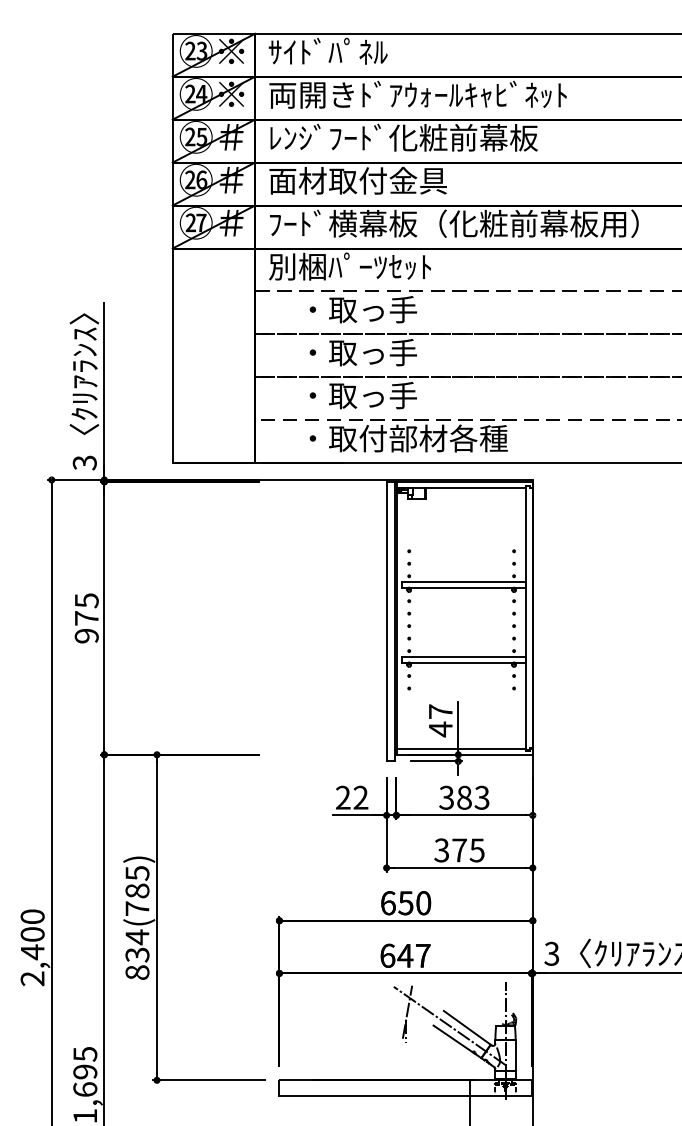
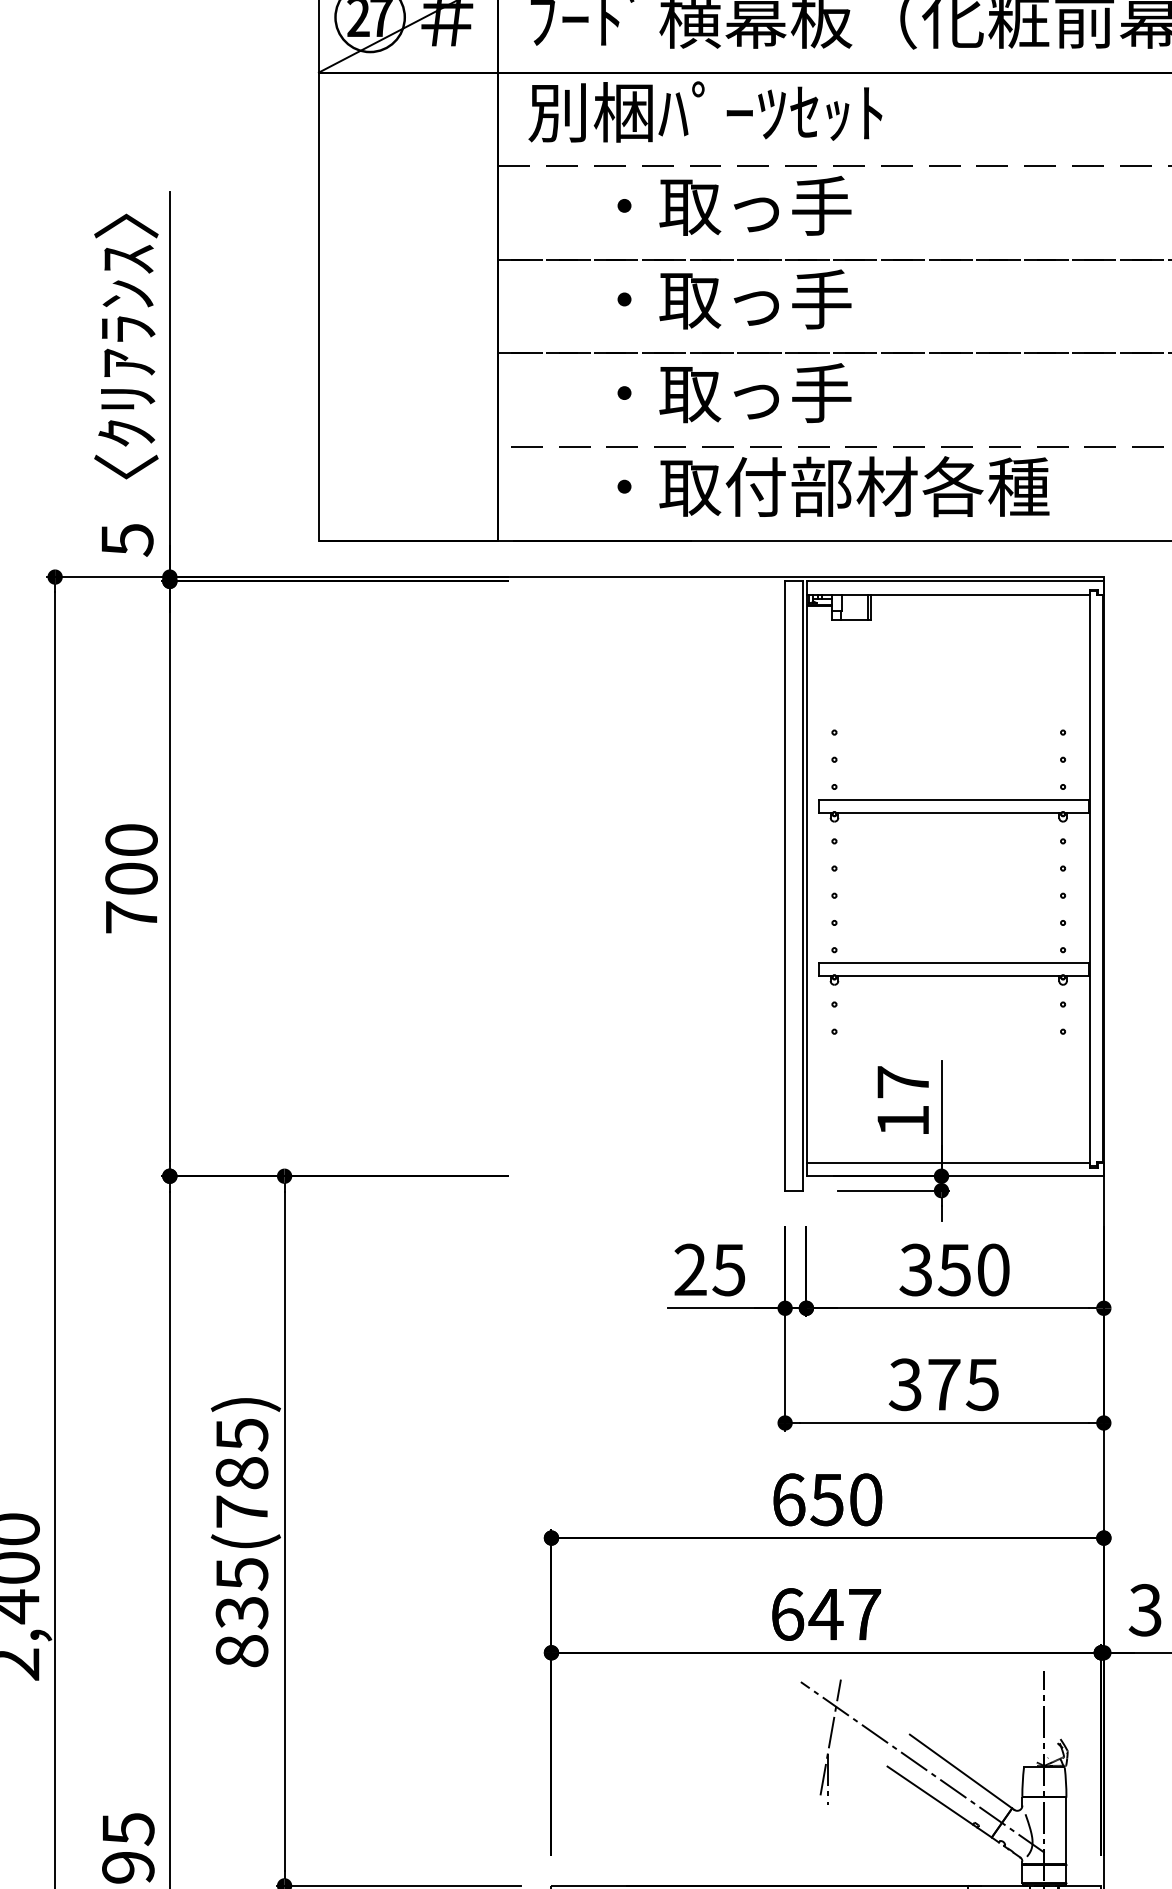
text: (84, 462) -> (126, 539), 3 -> 5
text: (86, 618) -> (130, 879), 975 -> 700
text: (440, 729) -> (902, 1121), 47 -> 17
text: (360, 797) -> (728, 1269), 22 -> 25
text: (472, 797) -> (972, 1269), 383 -> 350
text: (137, 937) -> (242, 1574), 834(785) -> 835(785)

